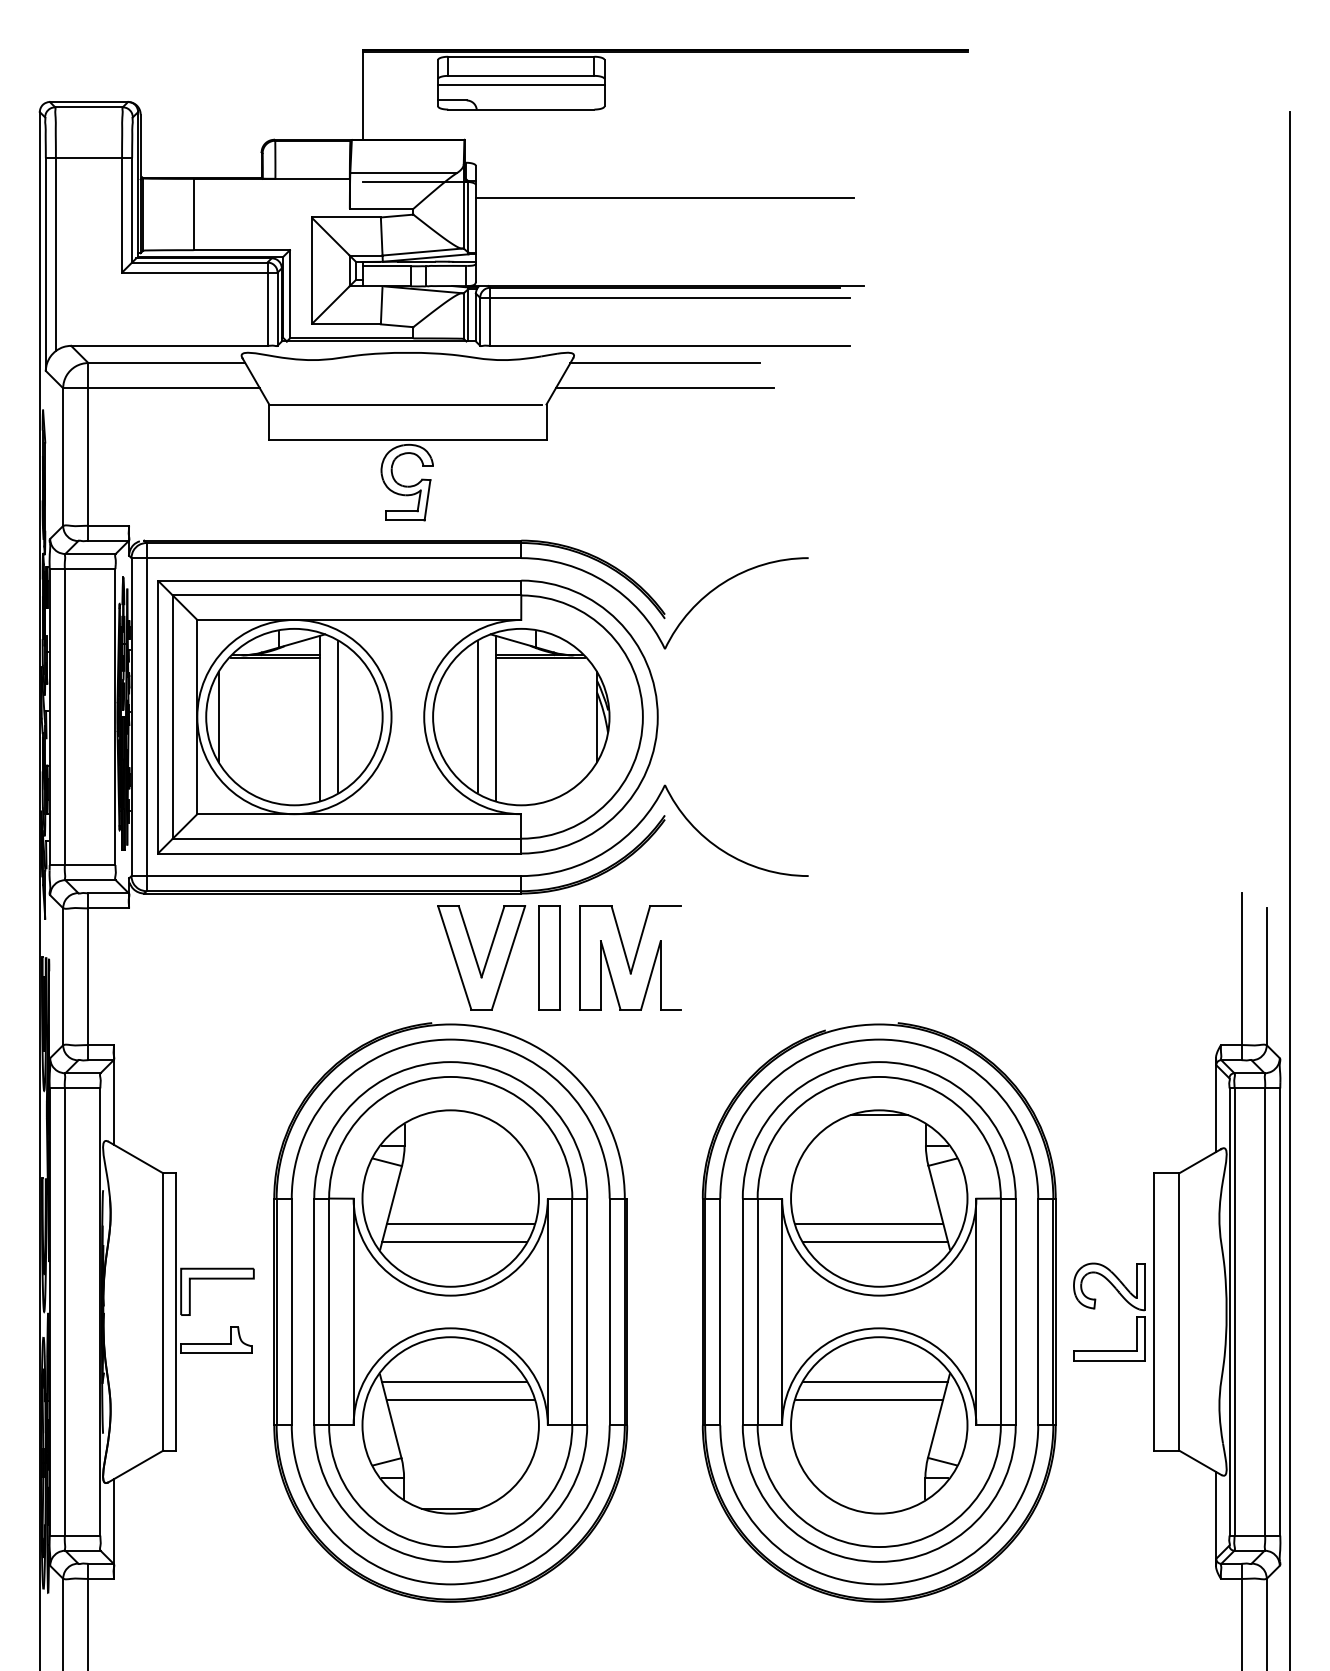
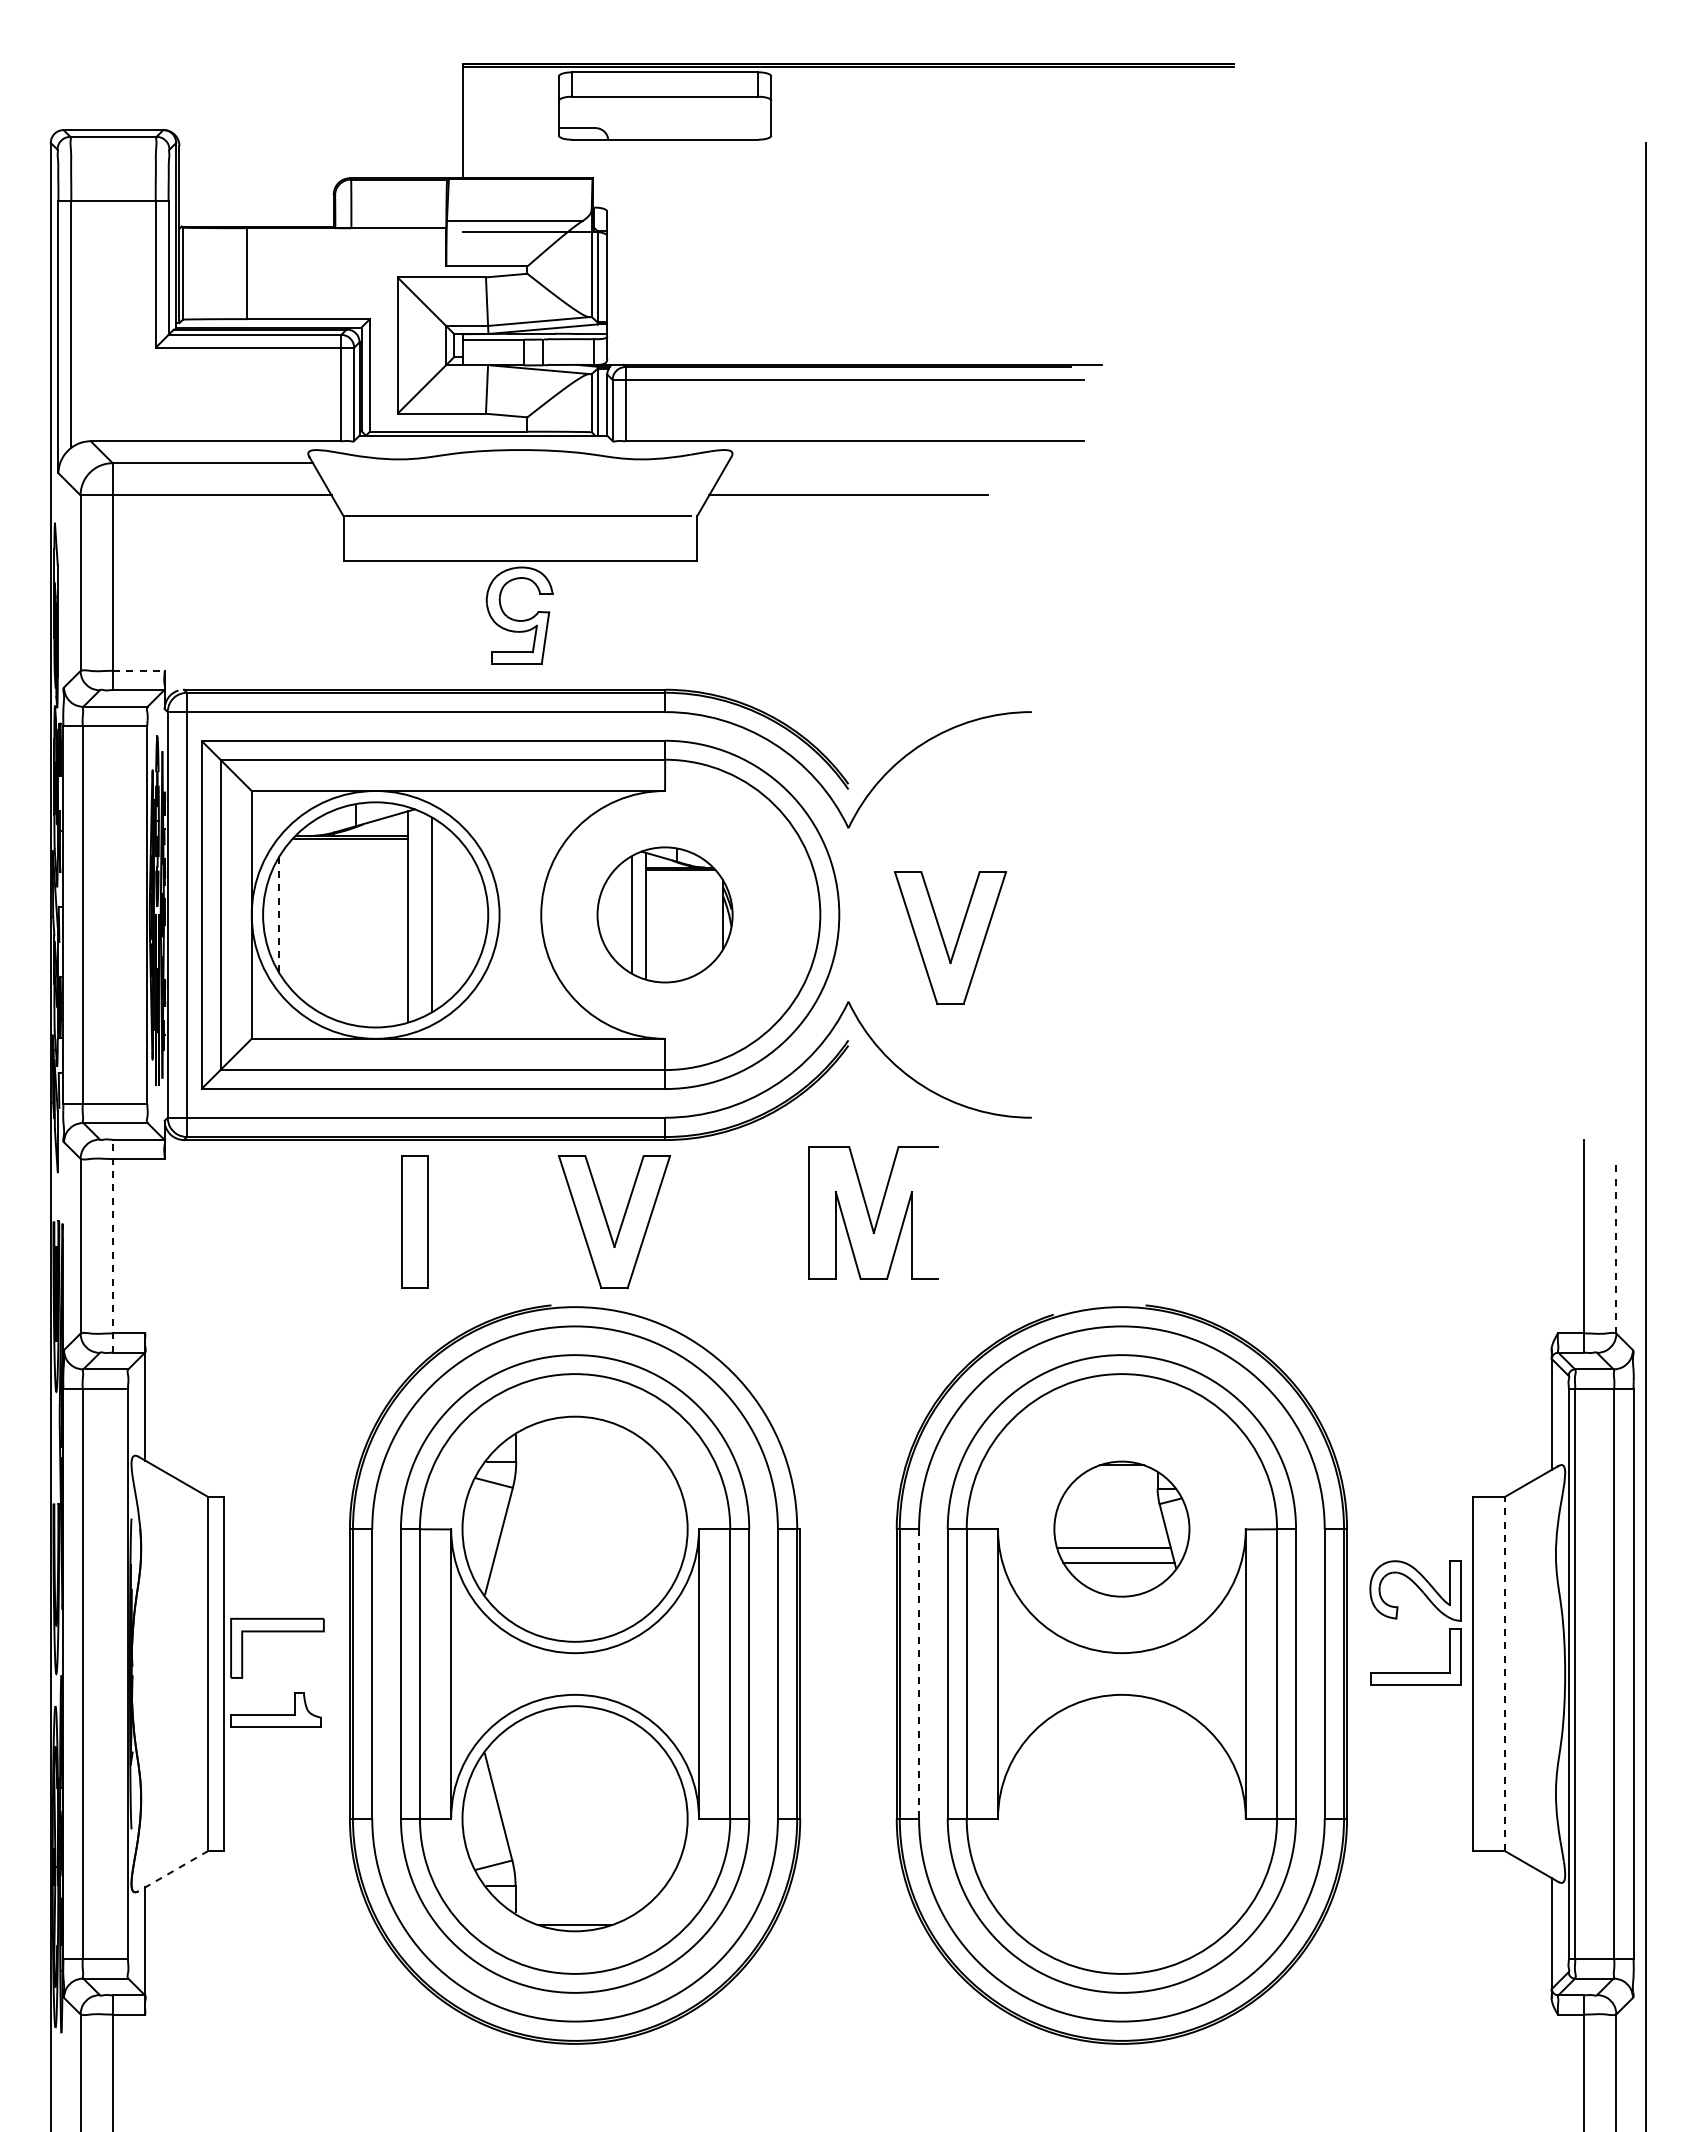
line: (521, 85) -> (665, 108), removed
line: (665, 197) -> (848, 252), removed
line: (665, 363) -> (848, 463), removed
line: (108, 525) -> (138, 670), solid -> dashed
line: (219, 716) -> (279, 914), solid -> dashed
part: (520, 716) -> (664, 914), size x0.6
part: (740, 737) -> (944, 940), added
part: (549, 957) -> (414, 1221), moved
part: (630, 957) -> (873, 1212), moved
line: (88, 976) -> (112, 1245), solid -> dashed
line: (1266, 976) -> (1616, 1245), solid -> dashed
part: (878, 1197) -> (1121, 1528), size x0.6
line: (460, 1223) -> (587, 1561), removed
line: (454, 1242) -> (579, 1585), removed
part: (1095, 1309) -> (1397, 1619), moved
line: (720, 1312) -> (919, 1674), solid -> dashed
line: (1179, 1312) -> (1504, 1674), solid -> dashed
line: (454, 1381) -> (579, 1762), removed
line: (460, 1400) -> (587, 1786), removed
part: (878, 1425) -> (1121, 1818), removed
line: (136, 1466) -> (173, 1871), solid -> dashed

